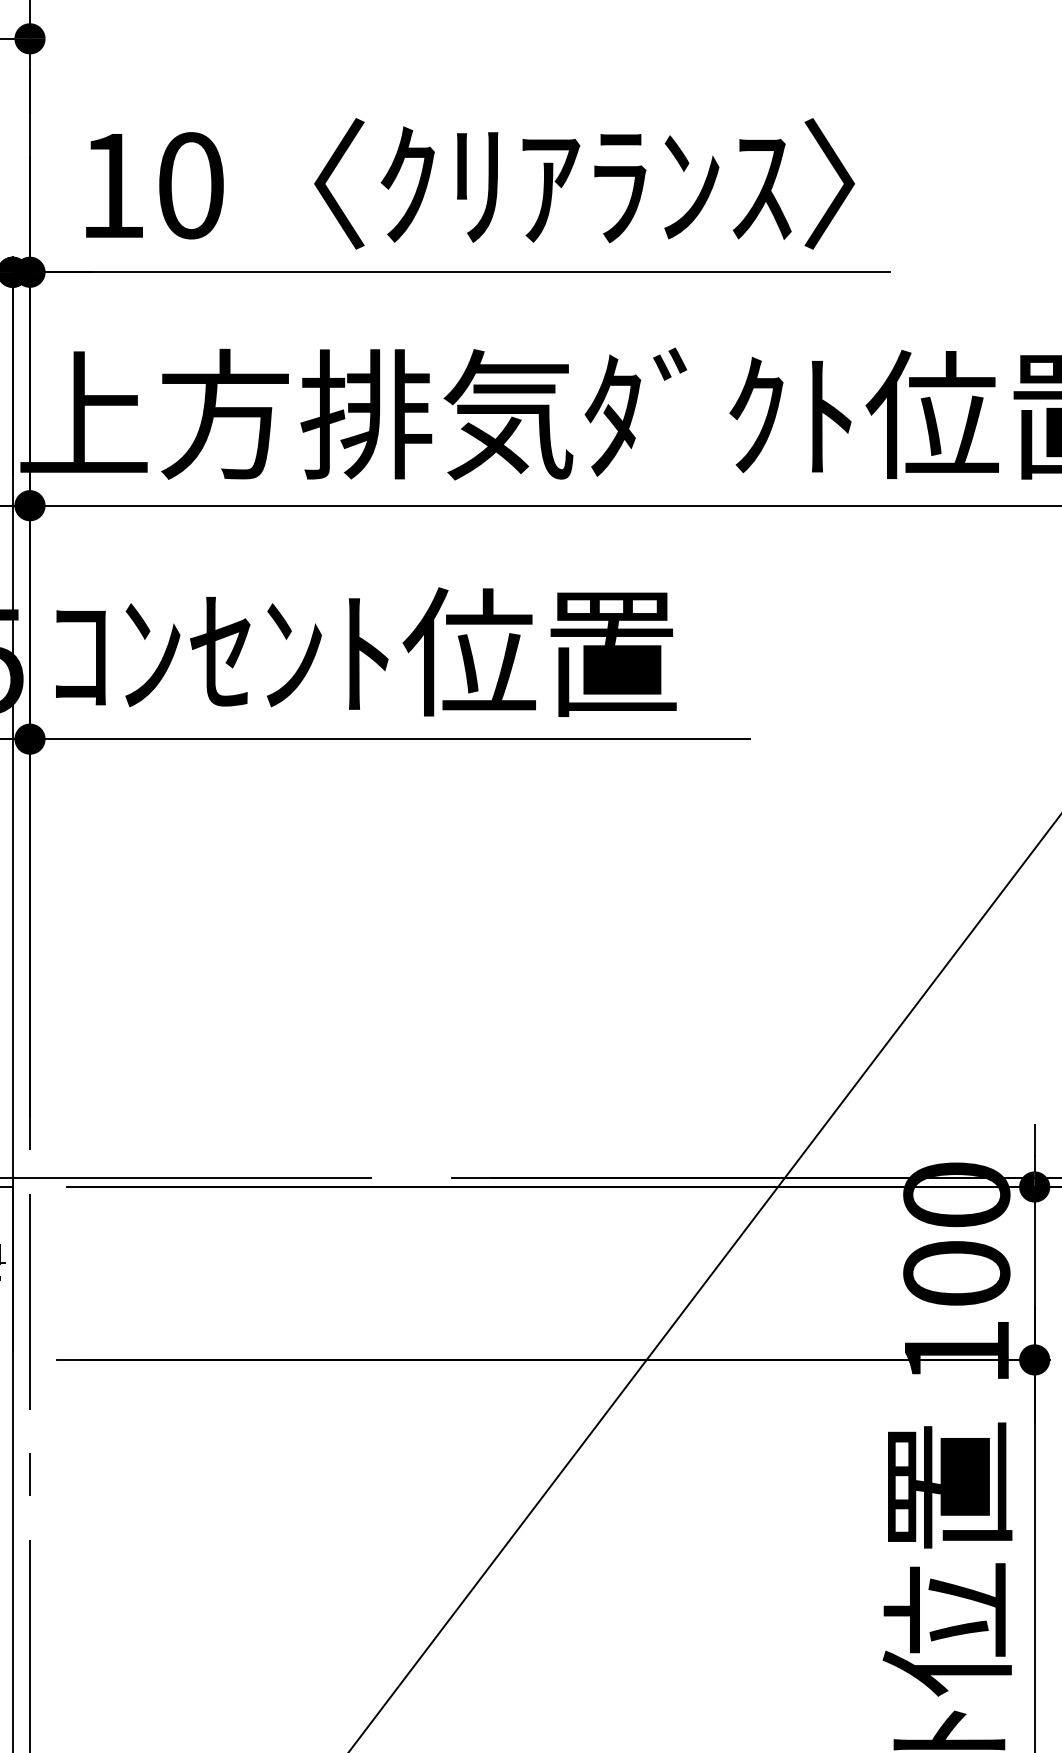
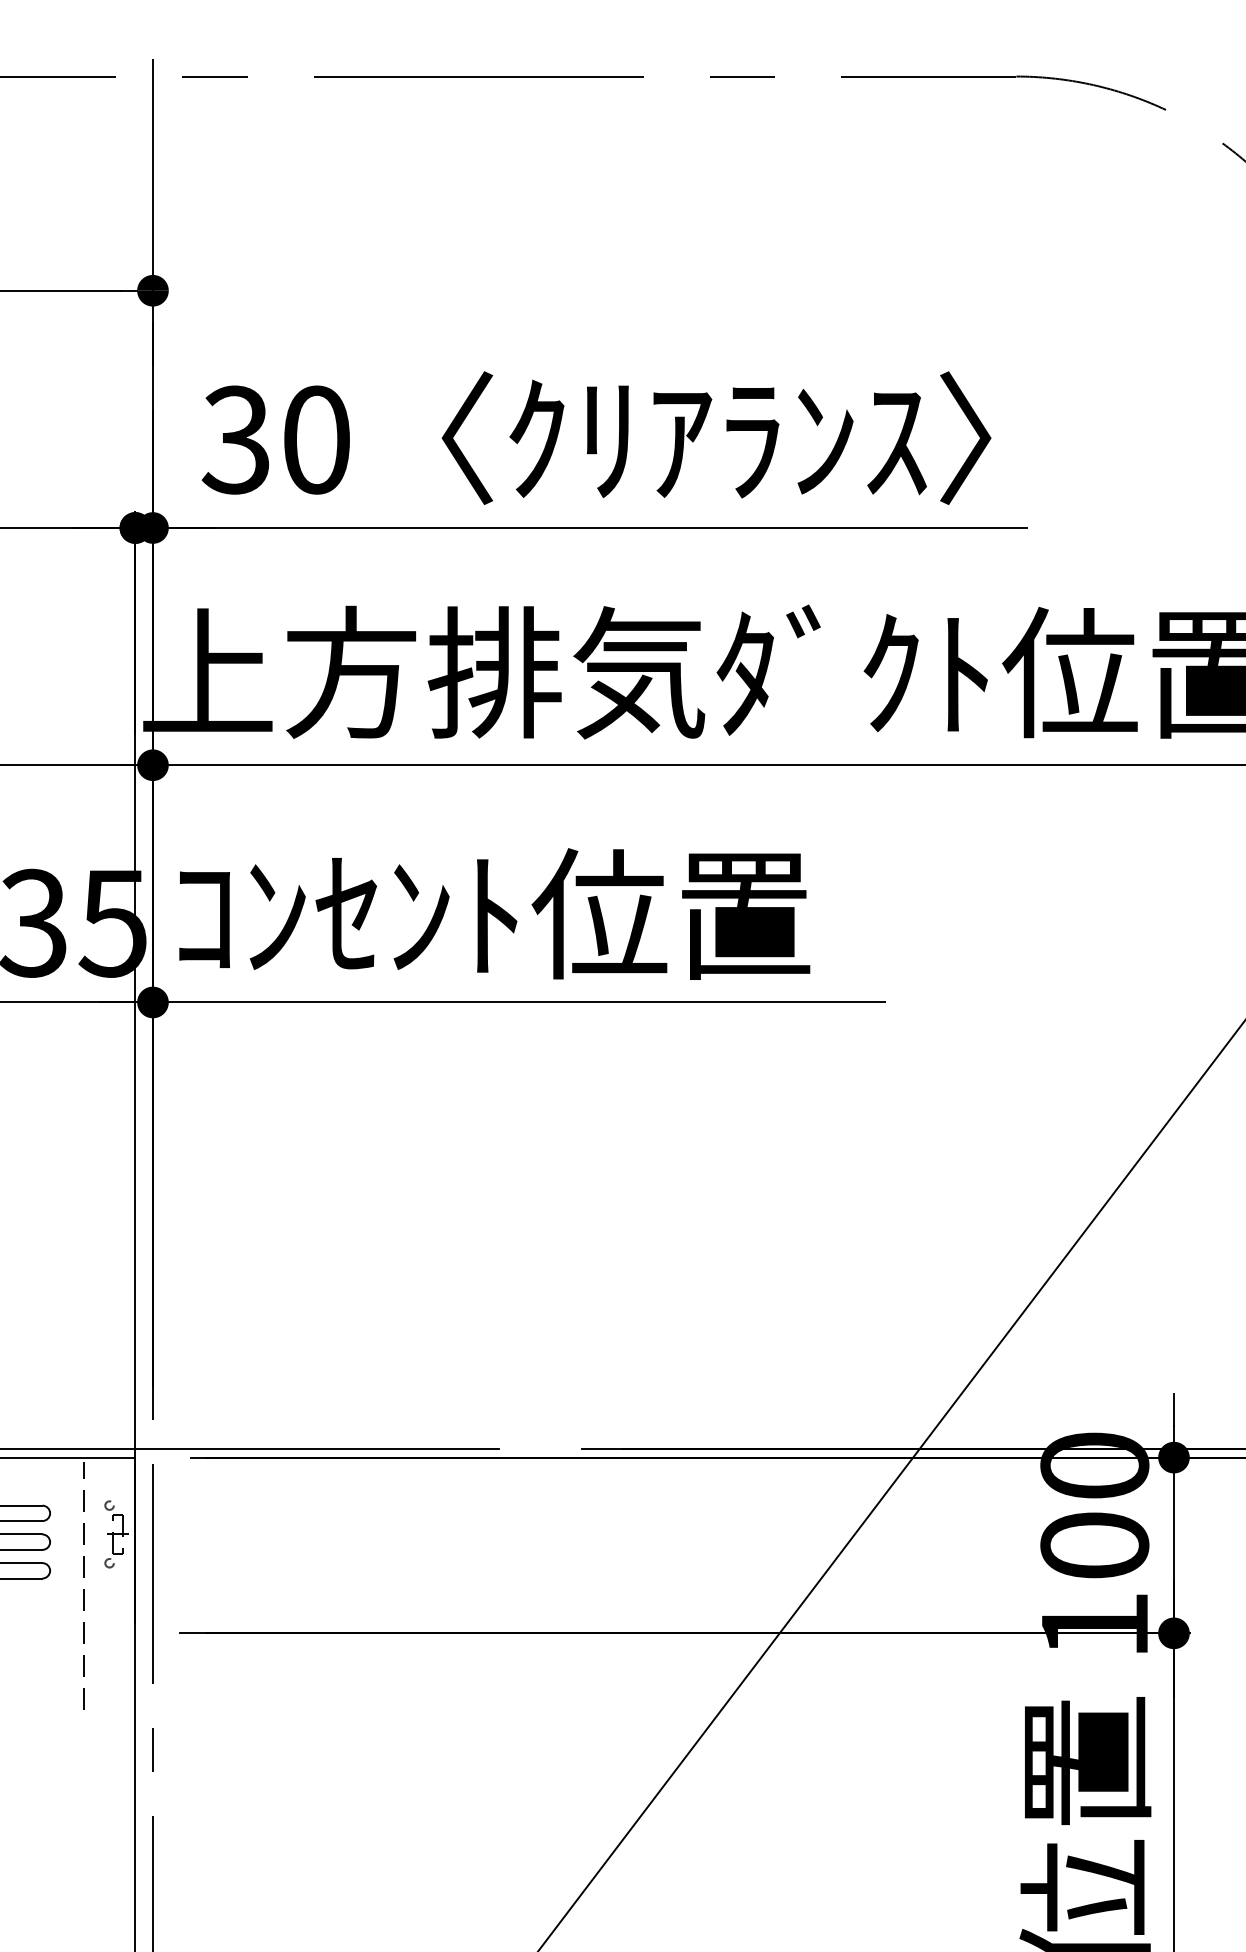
text: (110, 185) -> (234, 439), 10 -> 30

